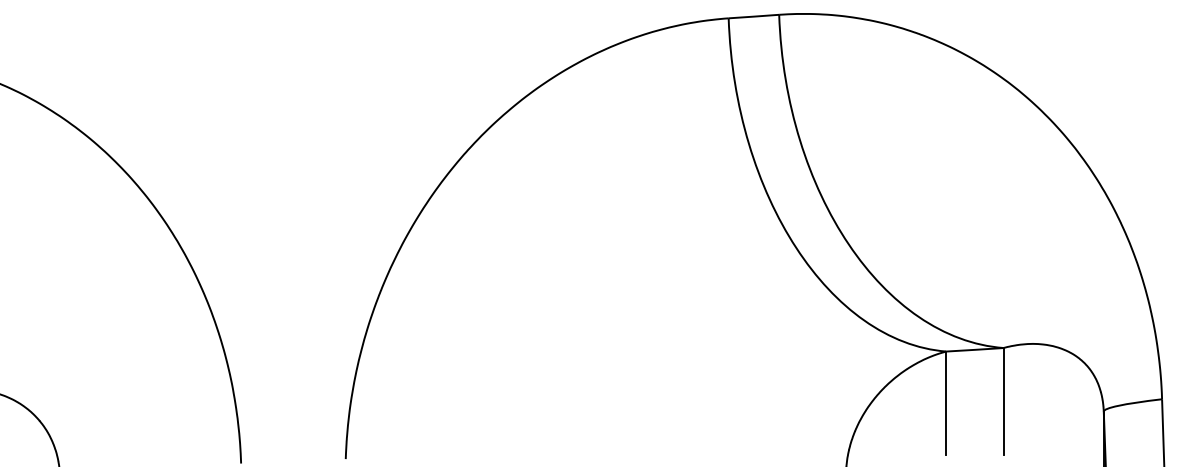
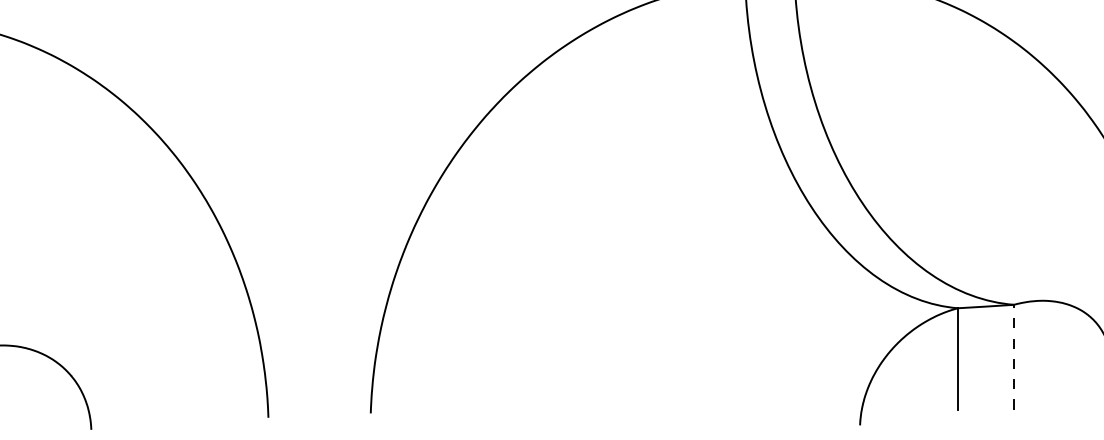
line: (1003, 401) -> (1013, 357), solid -> dashed

